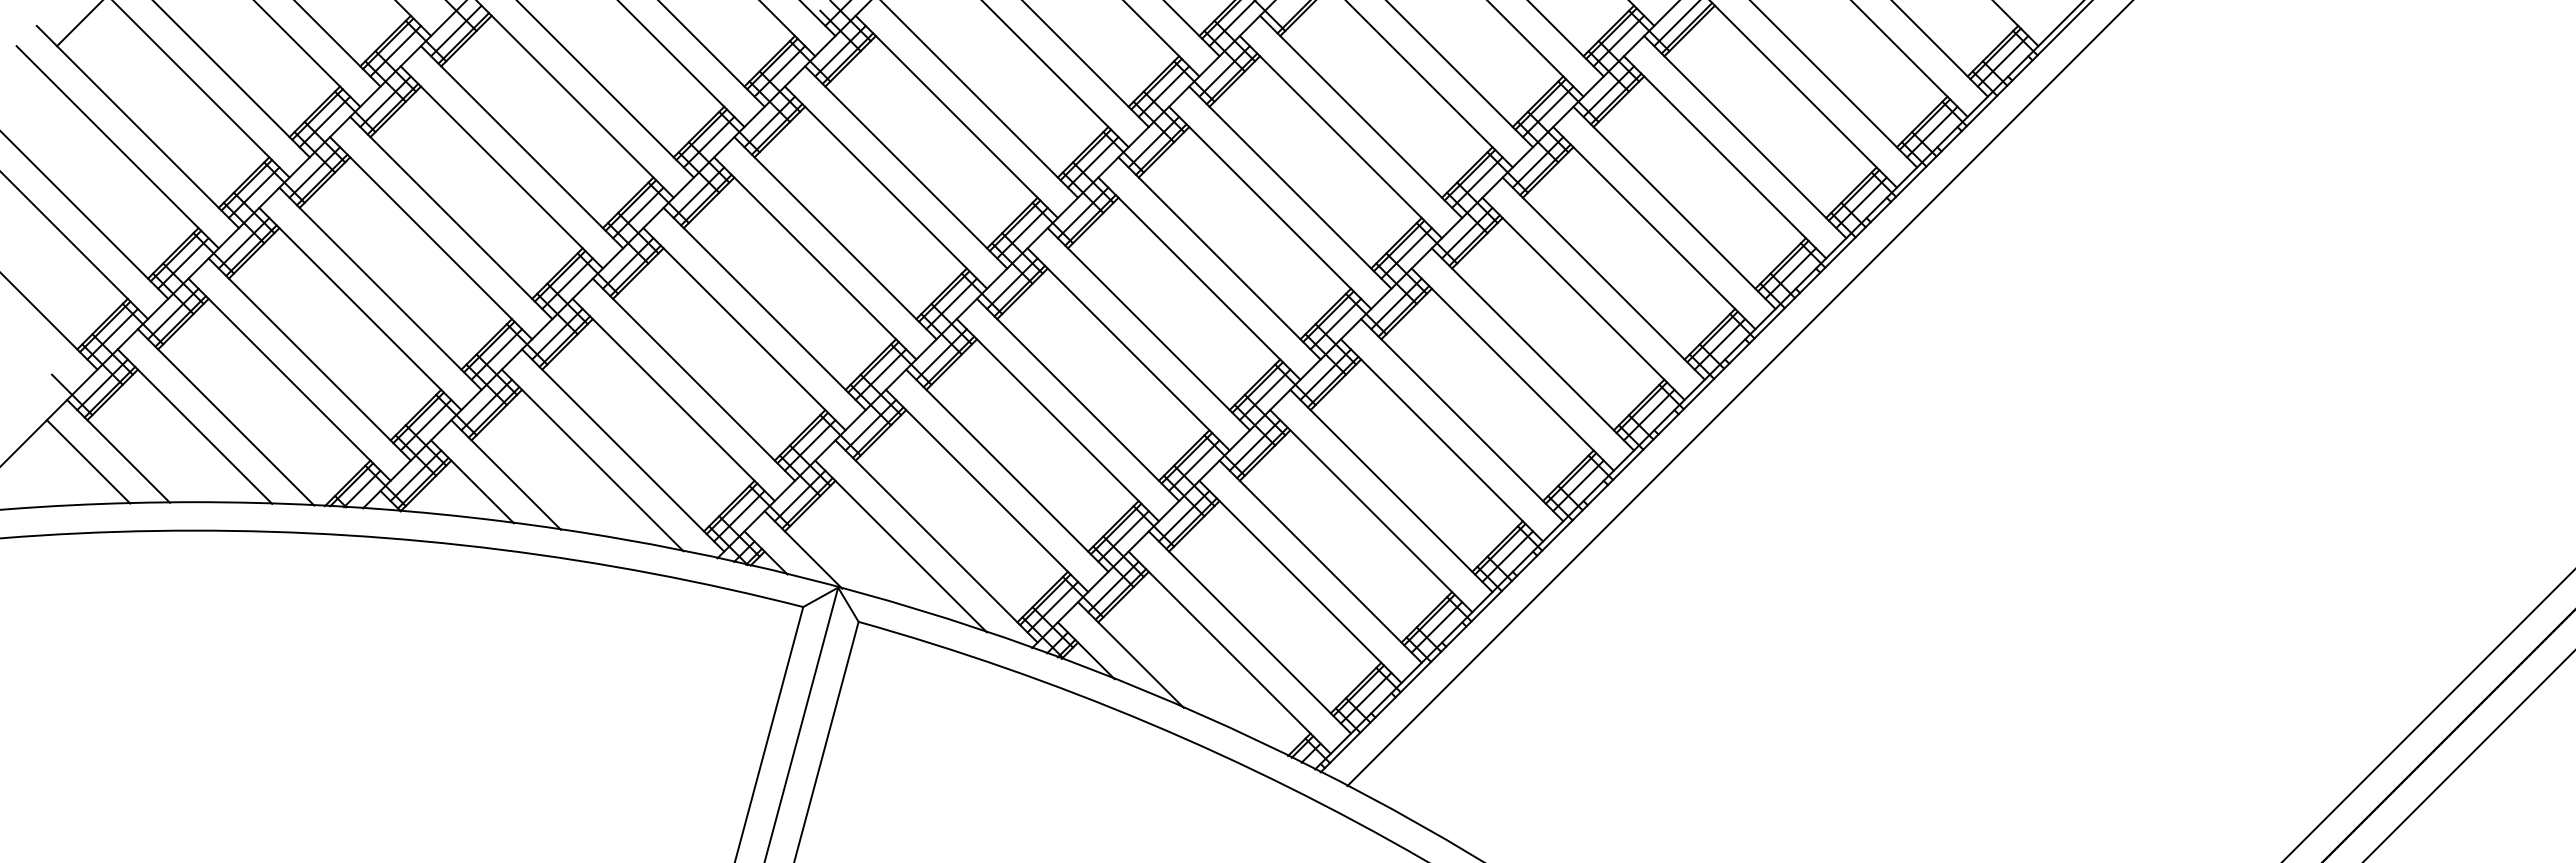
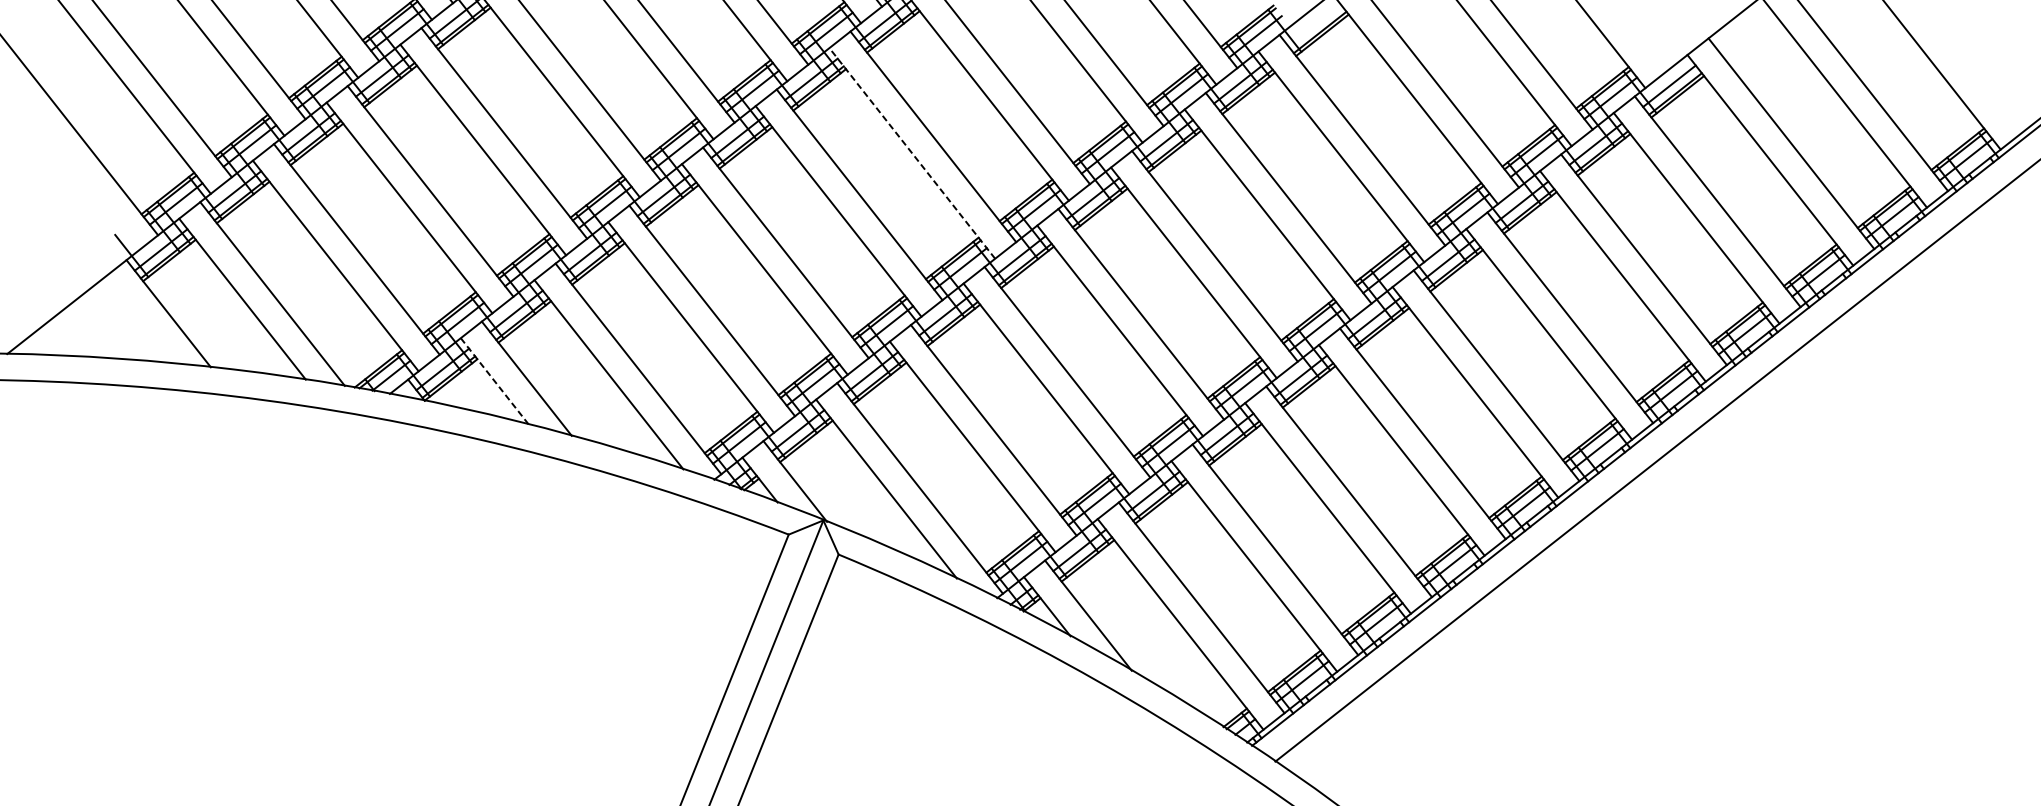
line: (886, 187) -> (912, 153), solid -> dashed
line: (88, 461) -> (139, 319), removed
line: (472, 481) -> (494, 381), solid -> dashed

